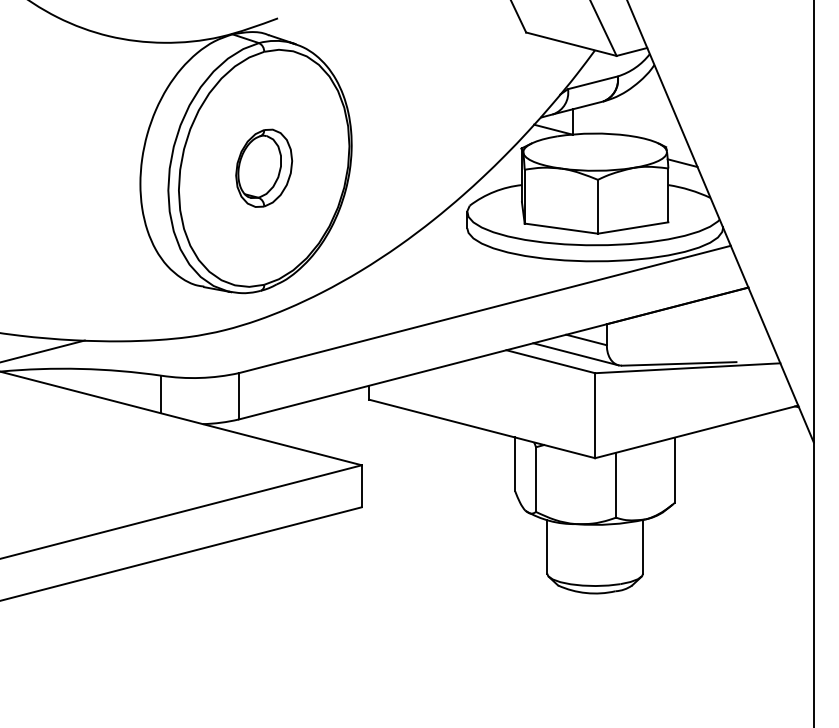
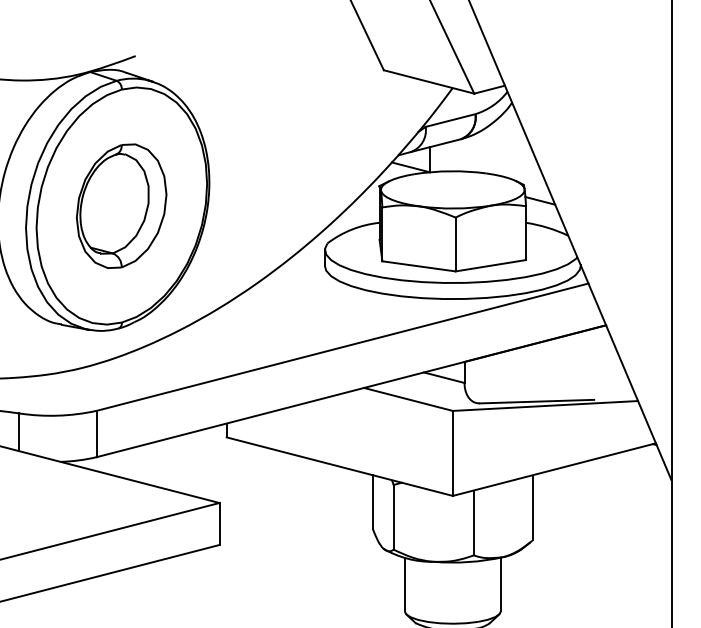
part: (264, 167) -> (122, 205), size x1.6
line: (575, 354) -> (433, 392), removed

